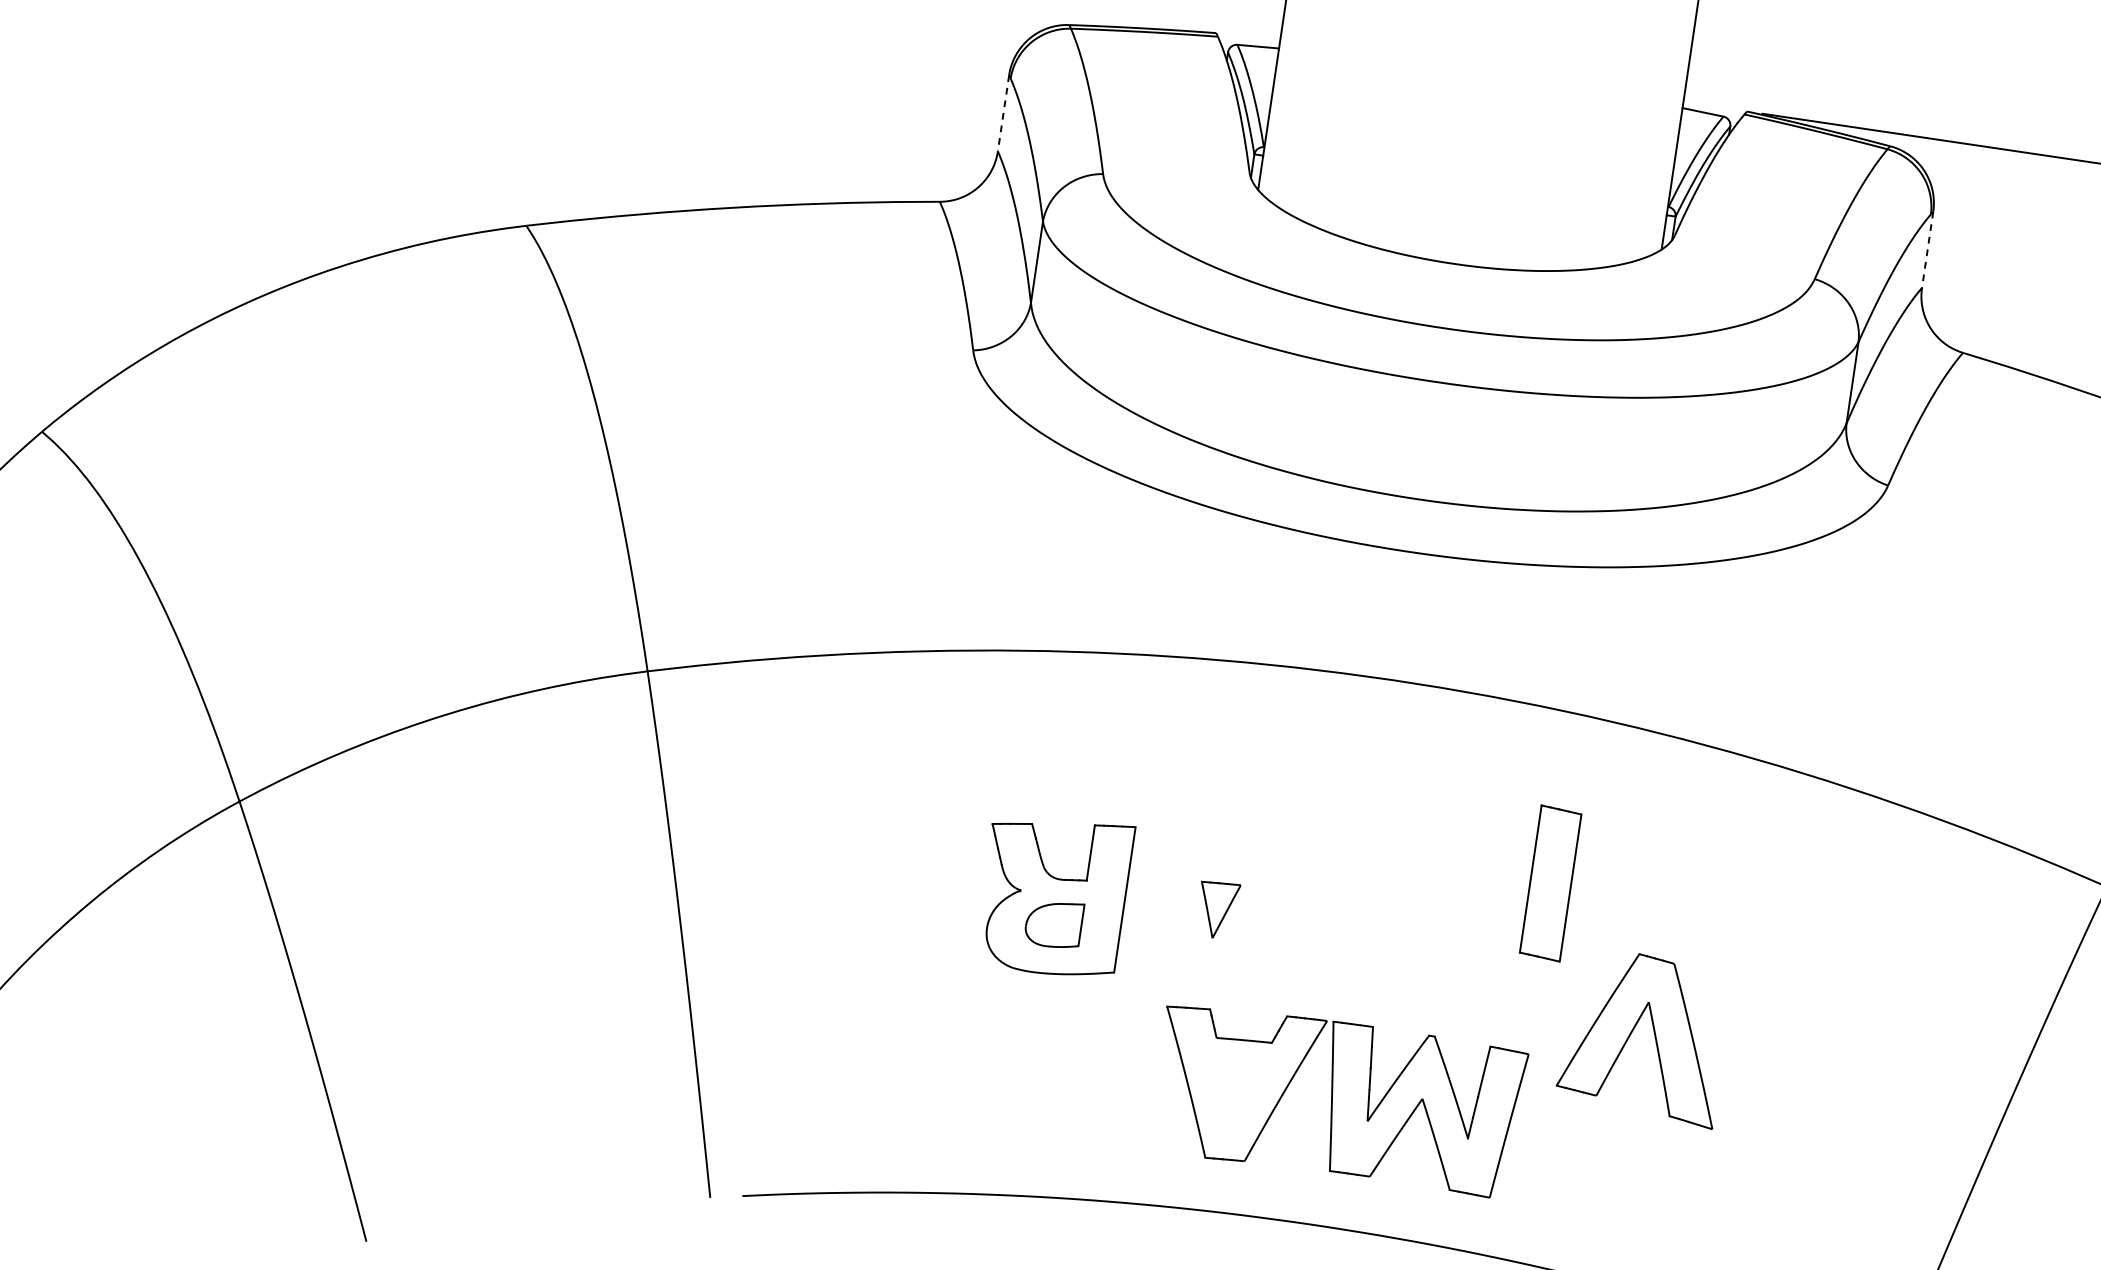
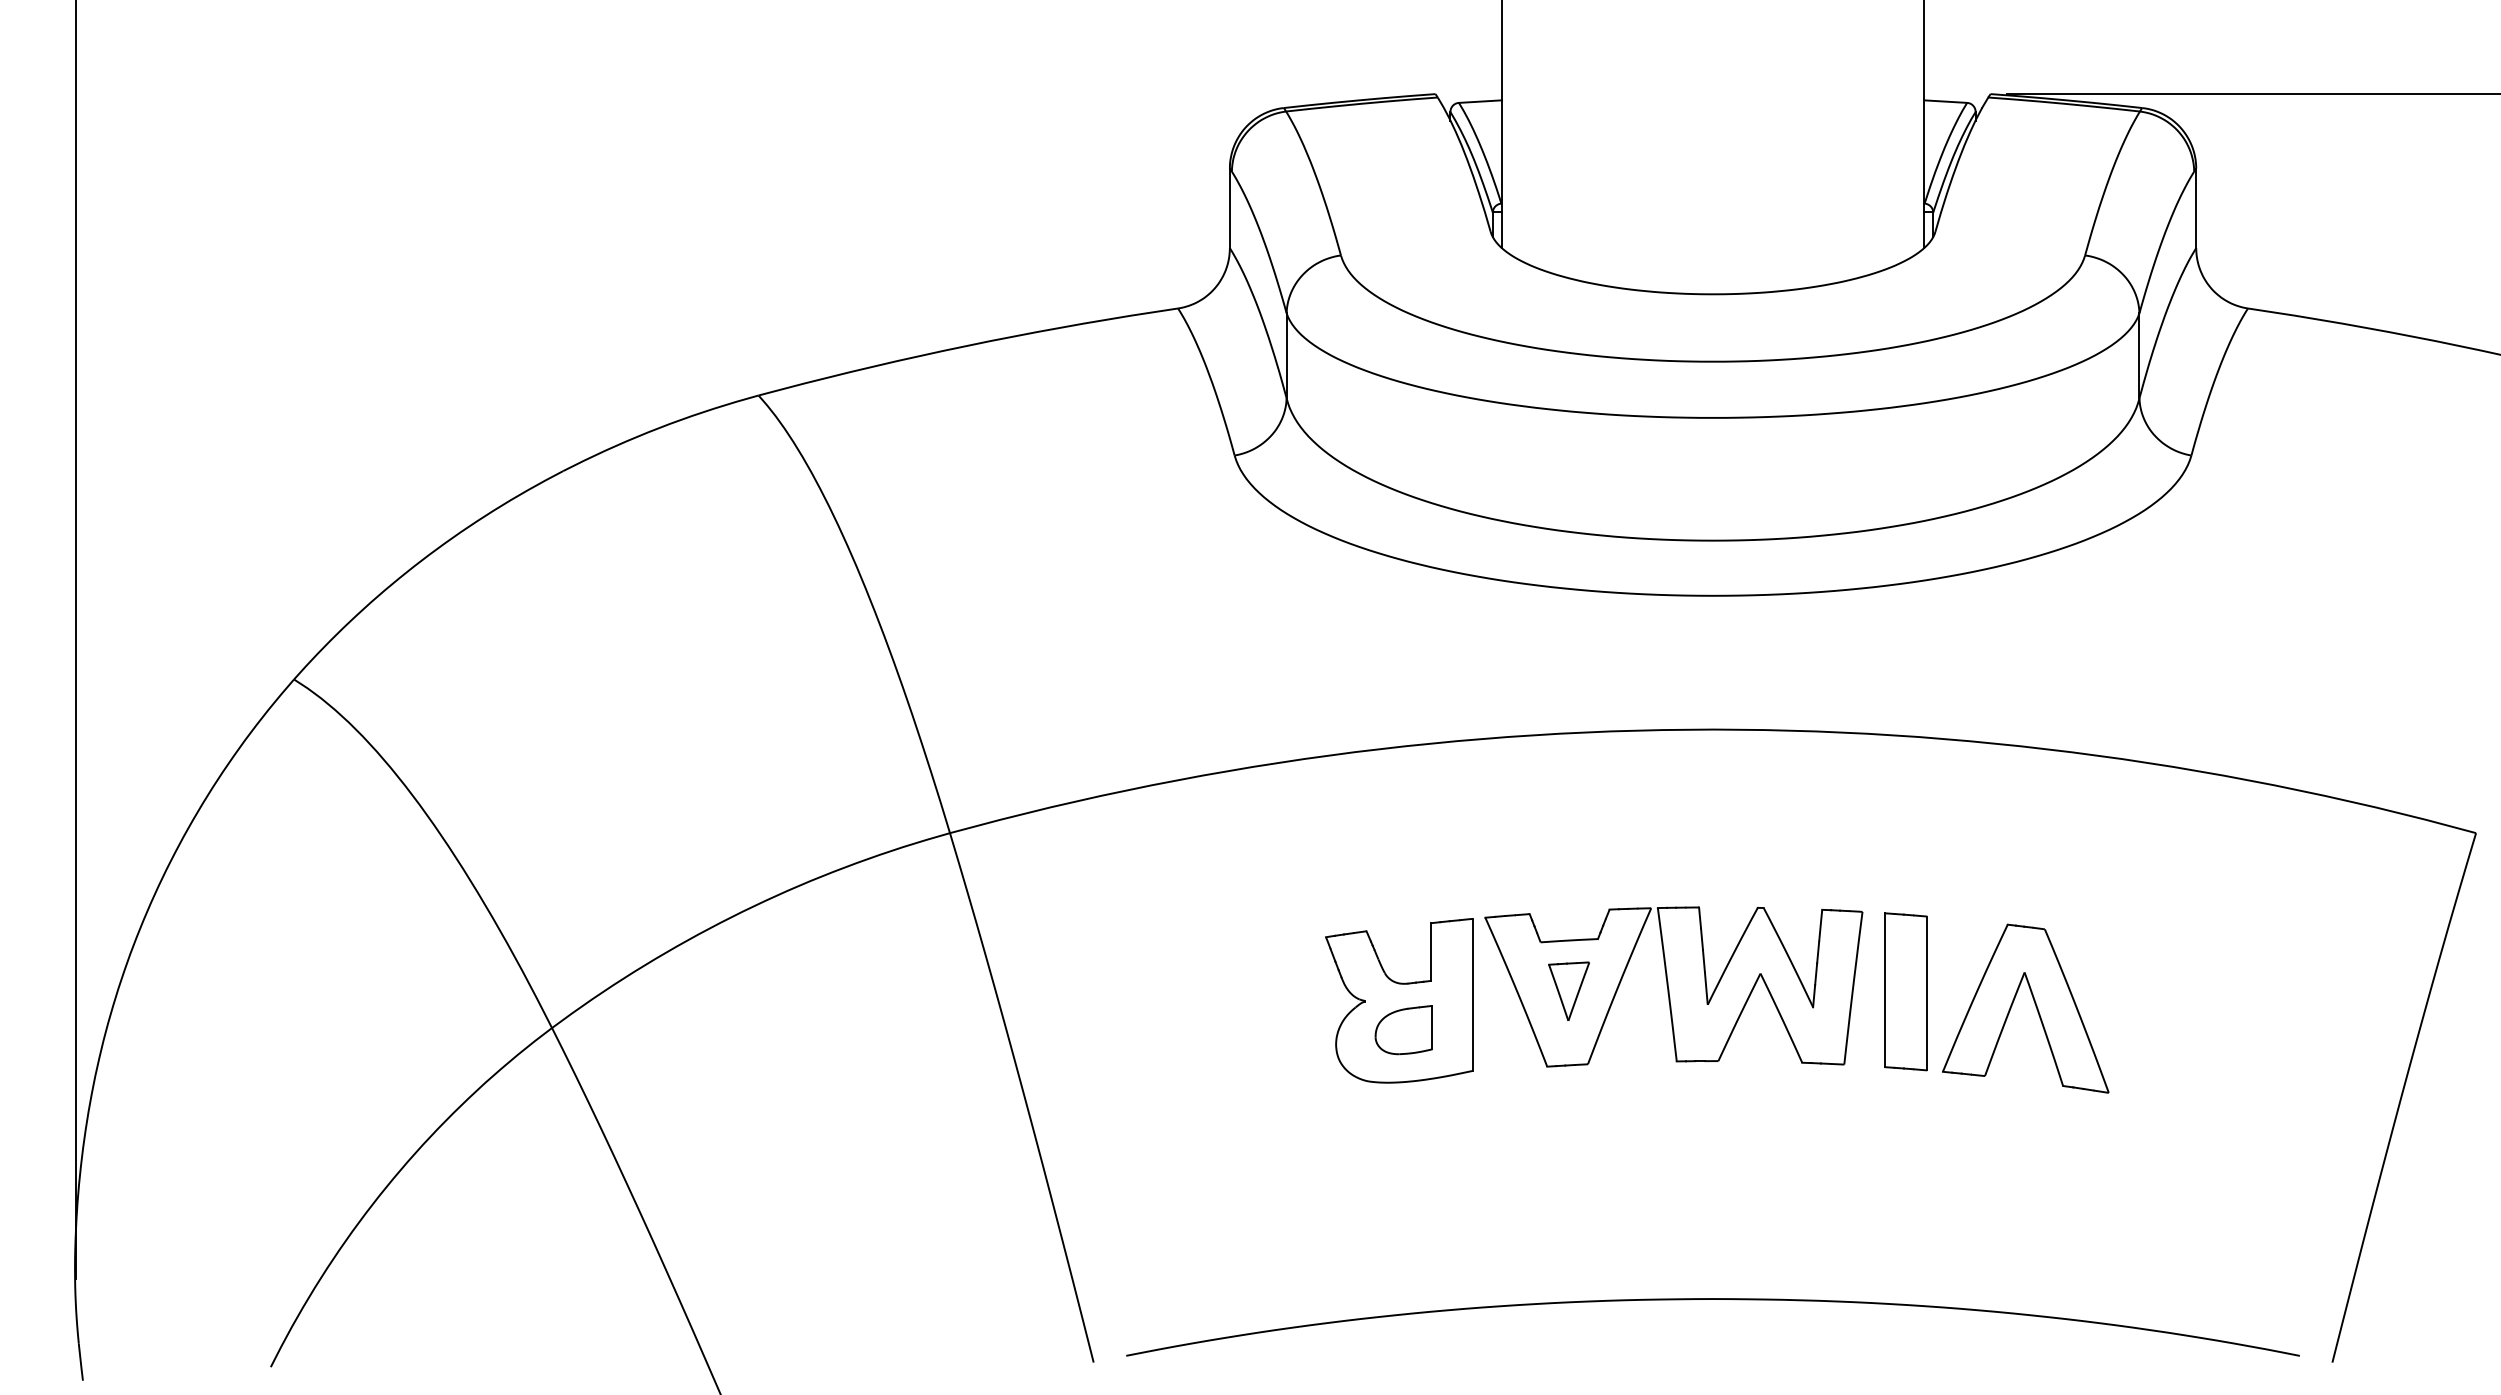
line: (1003, 113) -> (1229, 208), dashed -> solid
line: (1927, 249) -> (2196, 208), dashed -> solid
part: (1550, 883) -> (1905, 991), moved
part: (1653, 1034) -> (2034, 1004), moved
part: (1337, 1098) -> (1673, 986), moved

